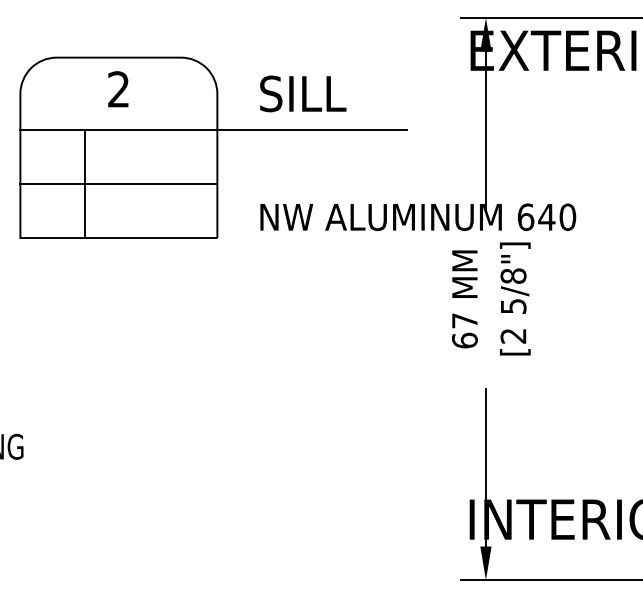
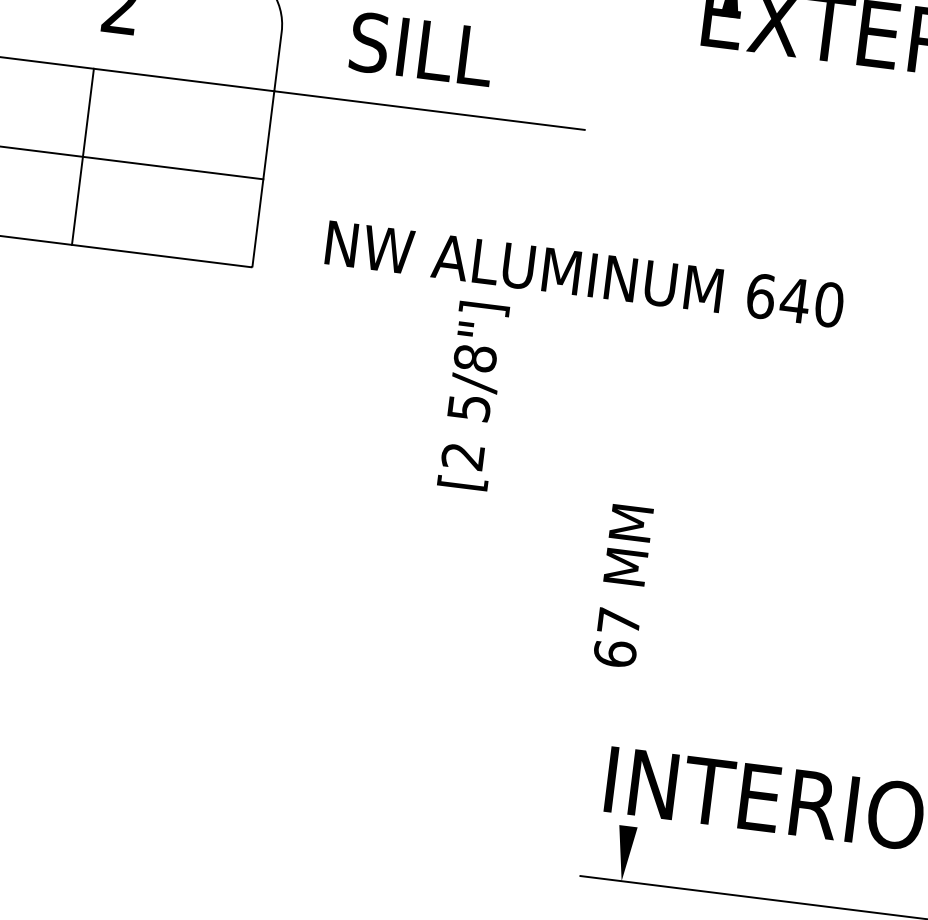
line: (485, 129) -> (712, 144), removed
line: (84, 184) -> (82, 157), moved
text: (515, 298) -> (473, 395), moved
text: (464, 299) -> (622, 586), moved
line: (485, 467) -> (643, 696), removed

